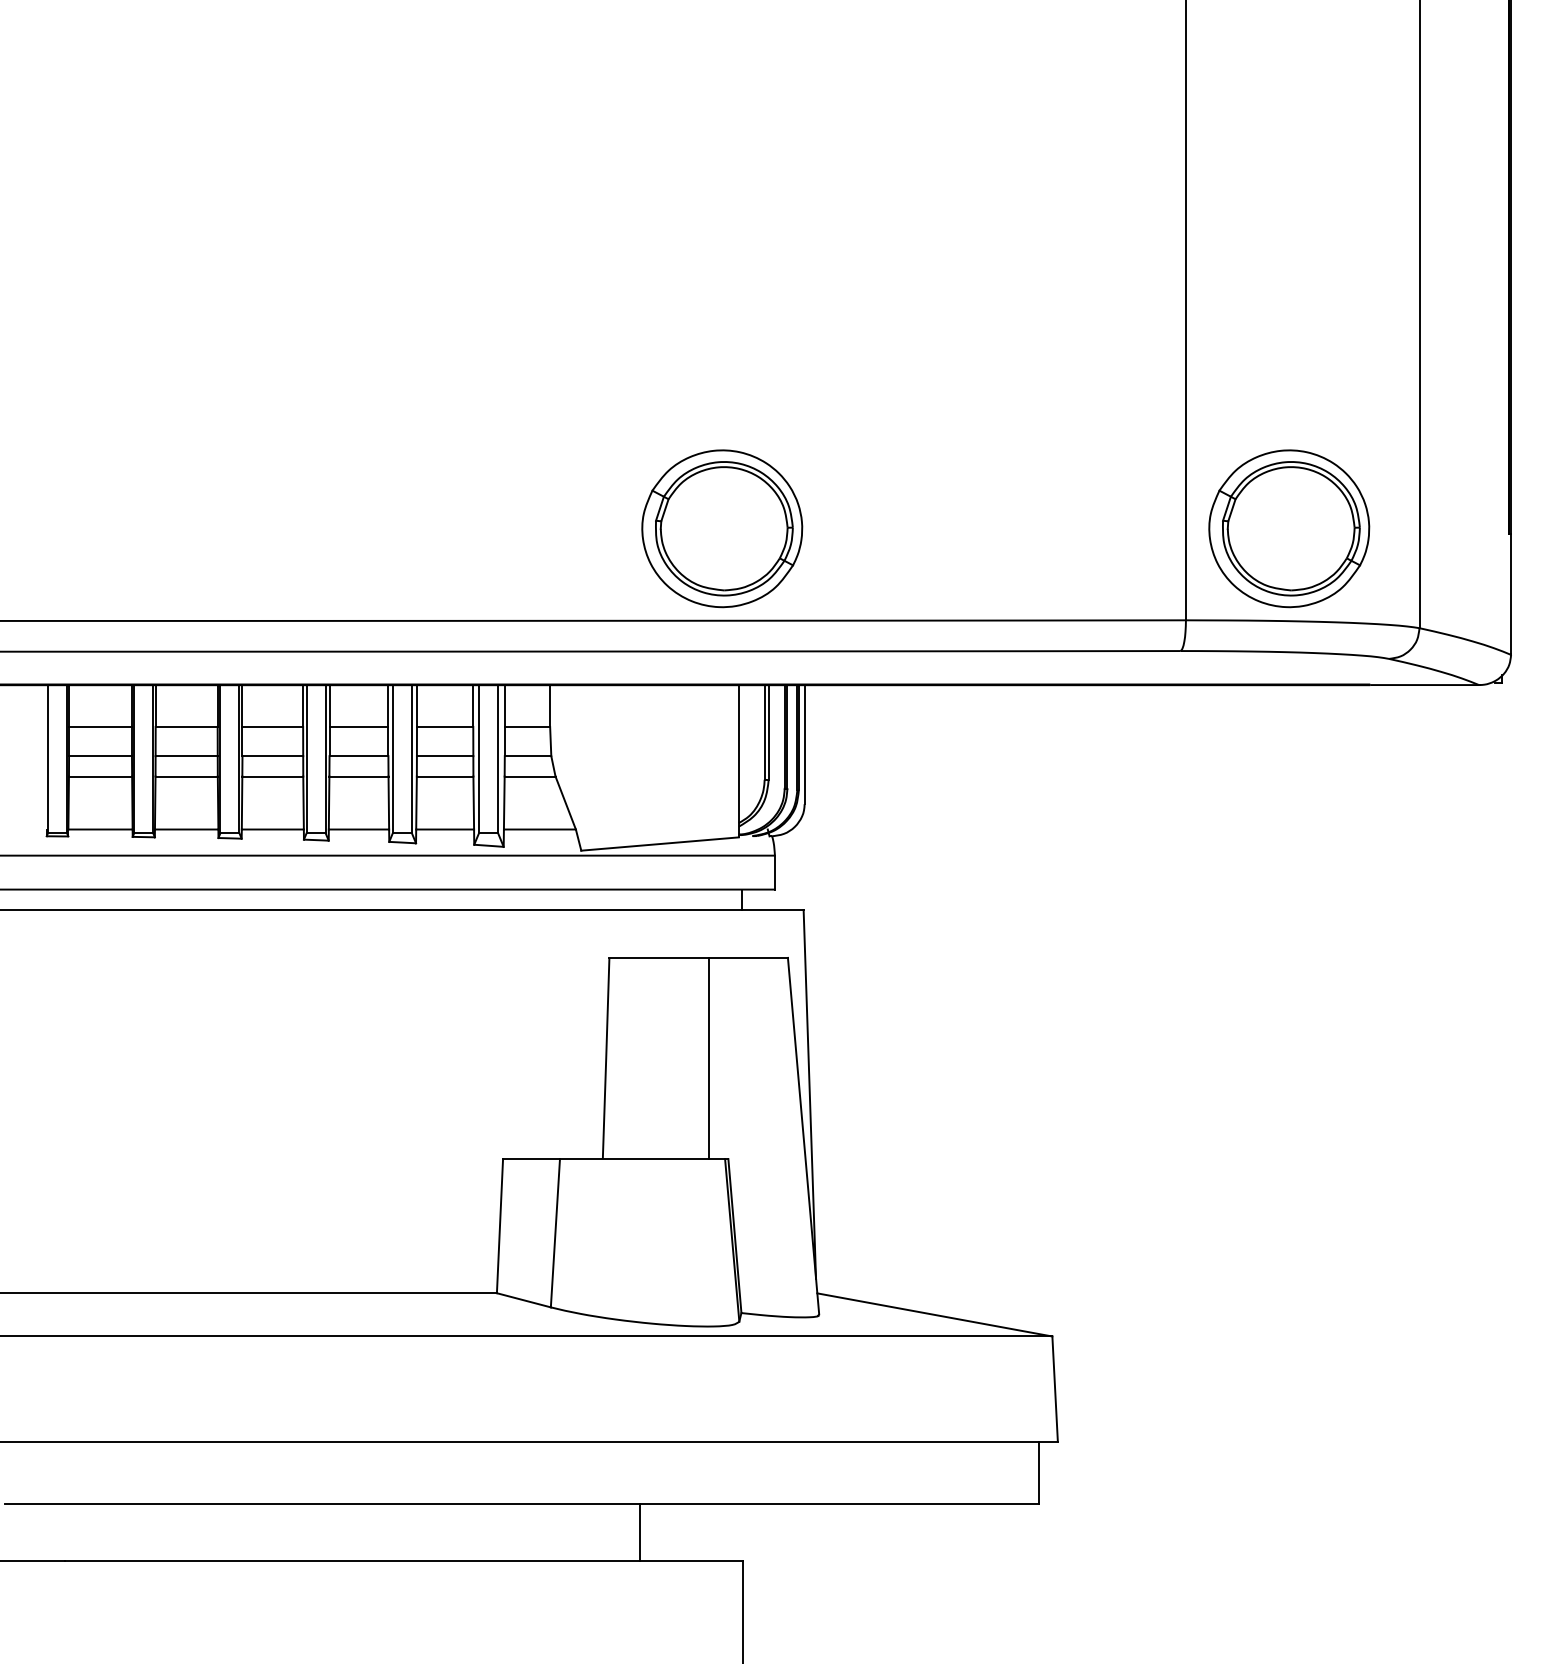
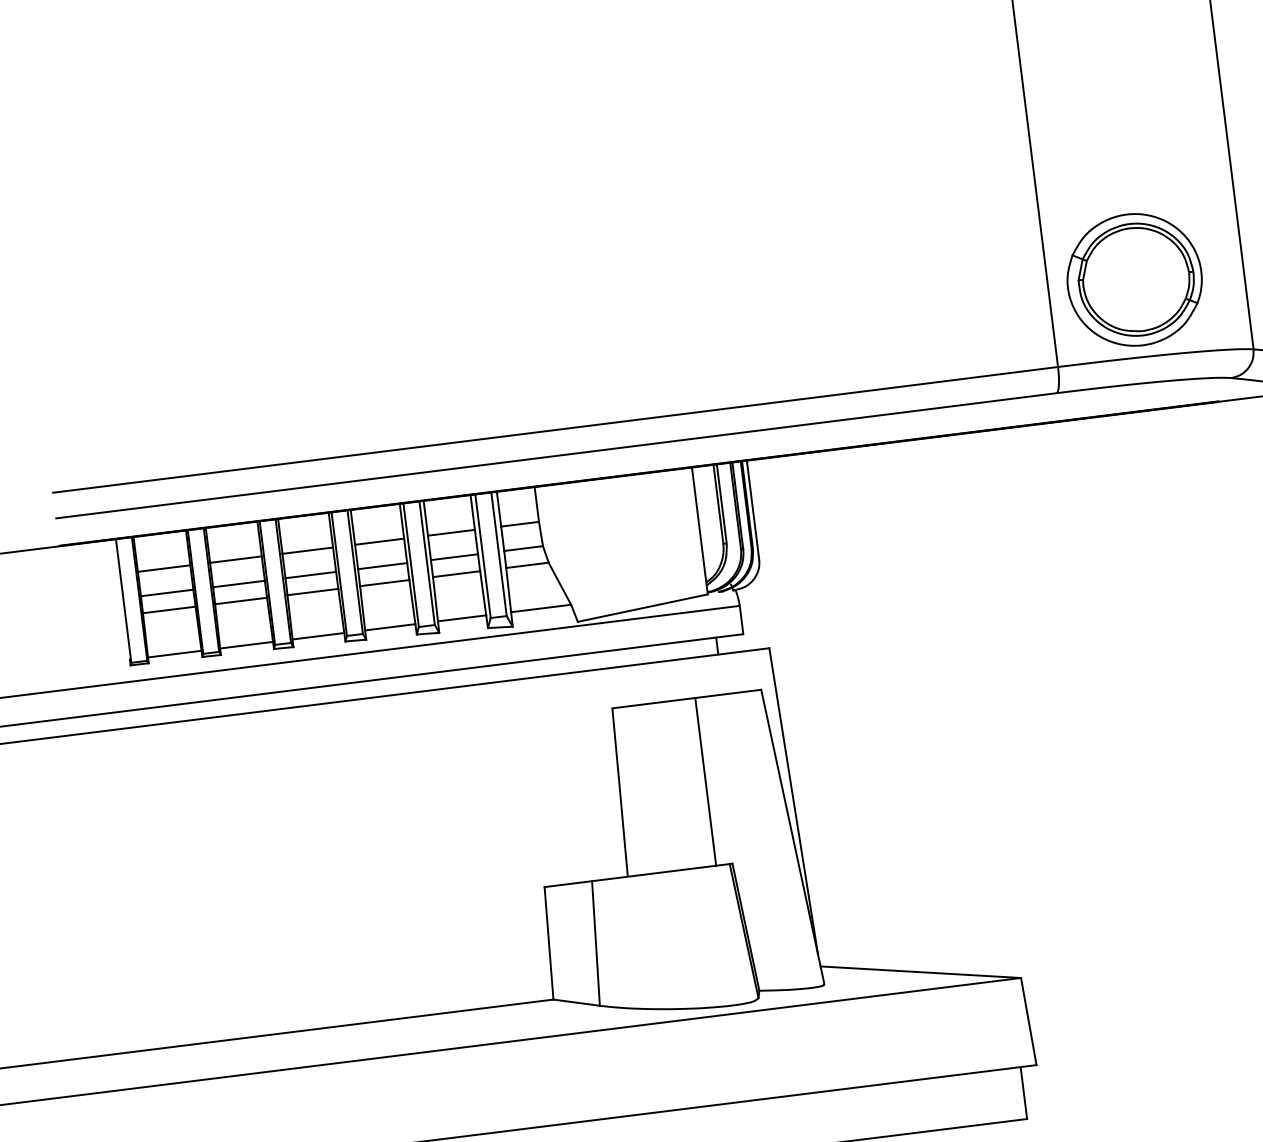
part: (722, 528) -> (662, 338), removed

